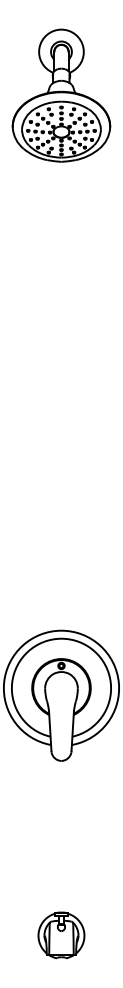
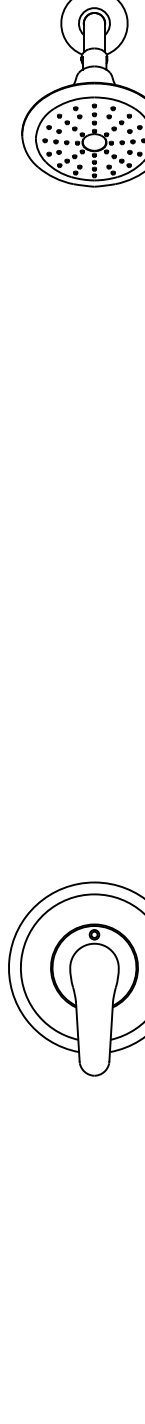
part: (61, 935) -> (94, 1334), removed

